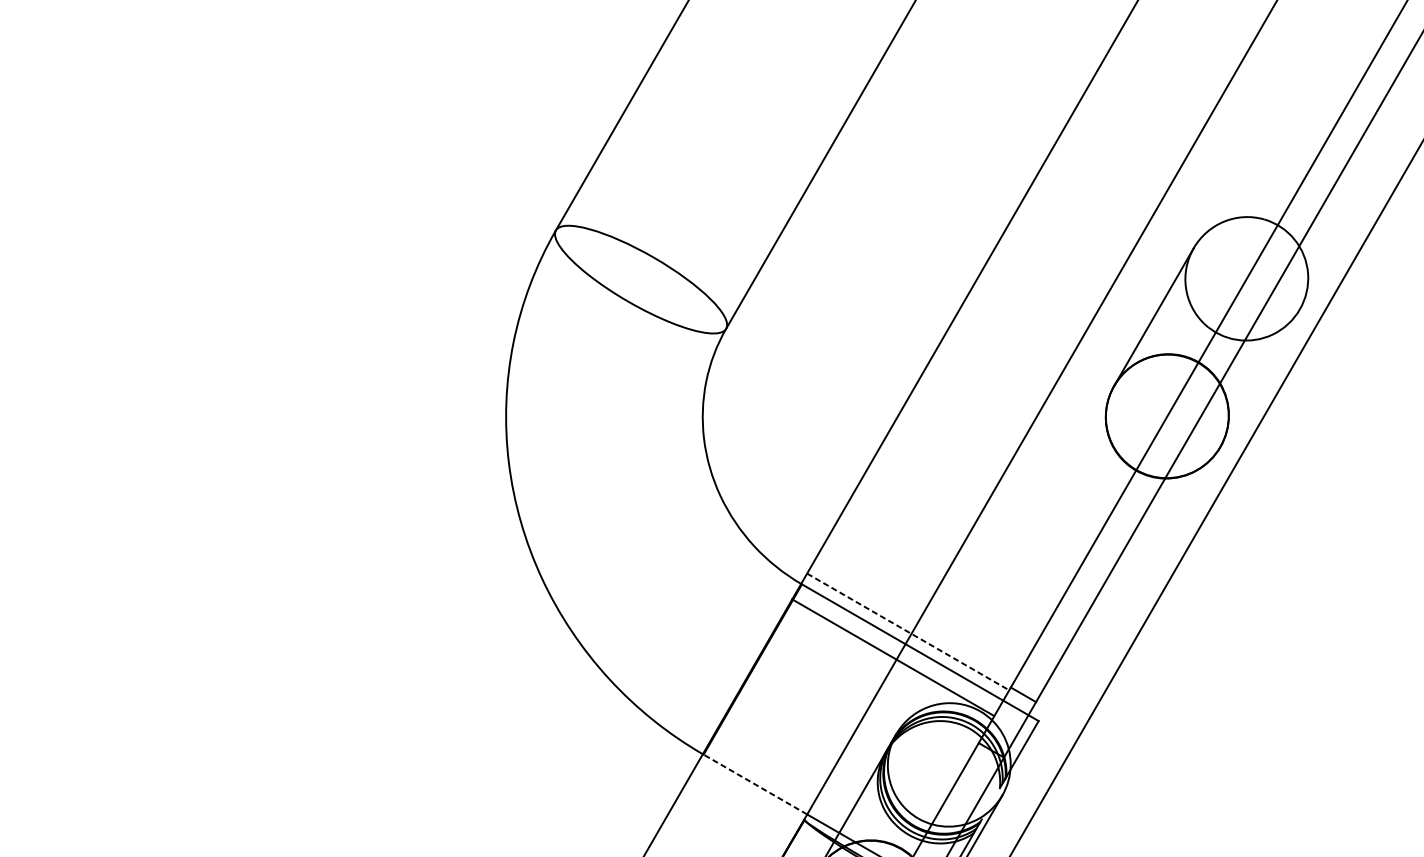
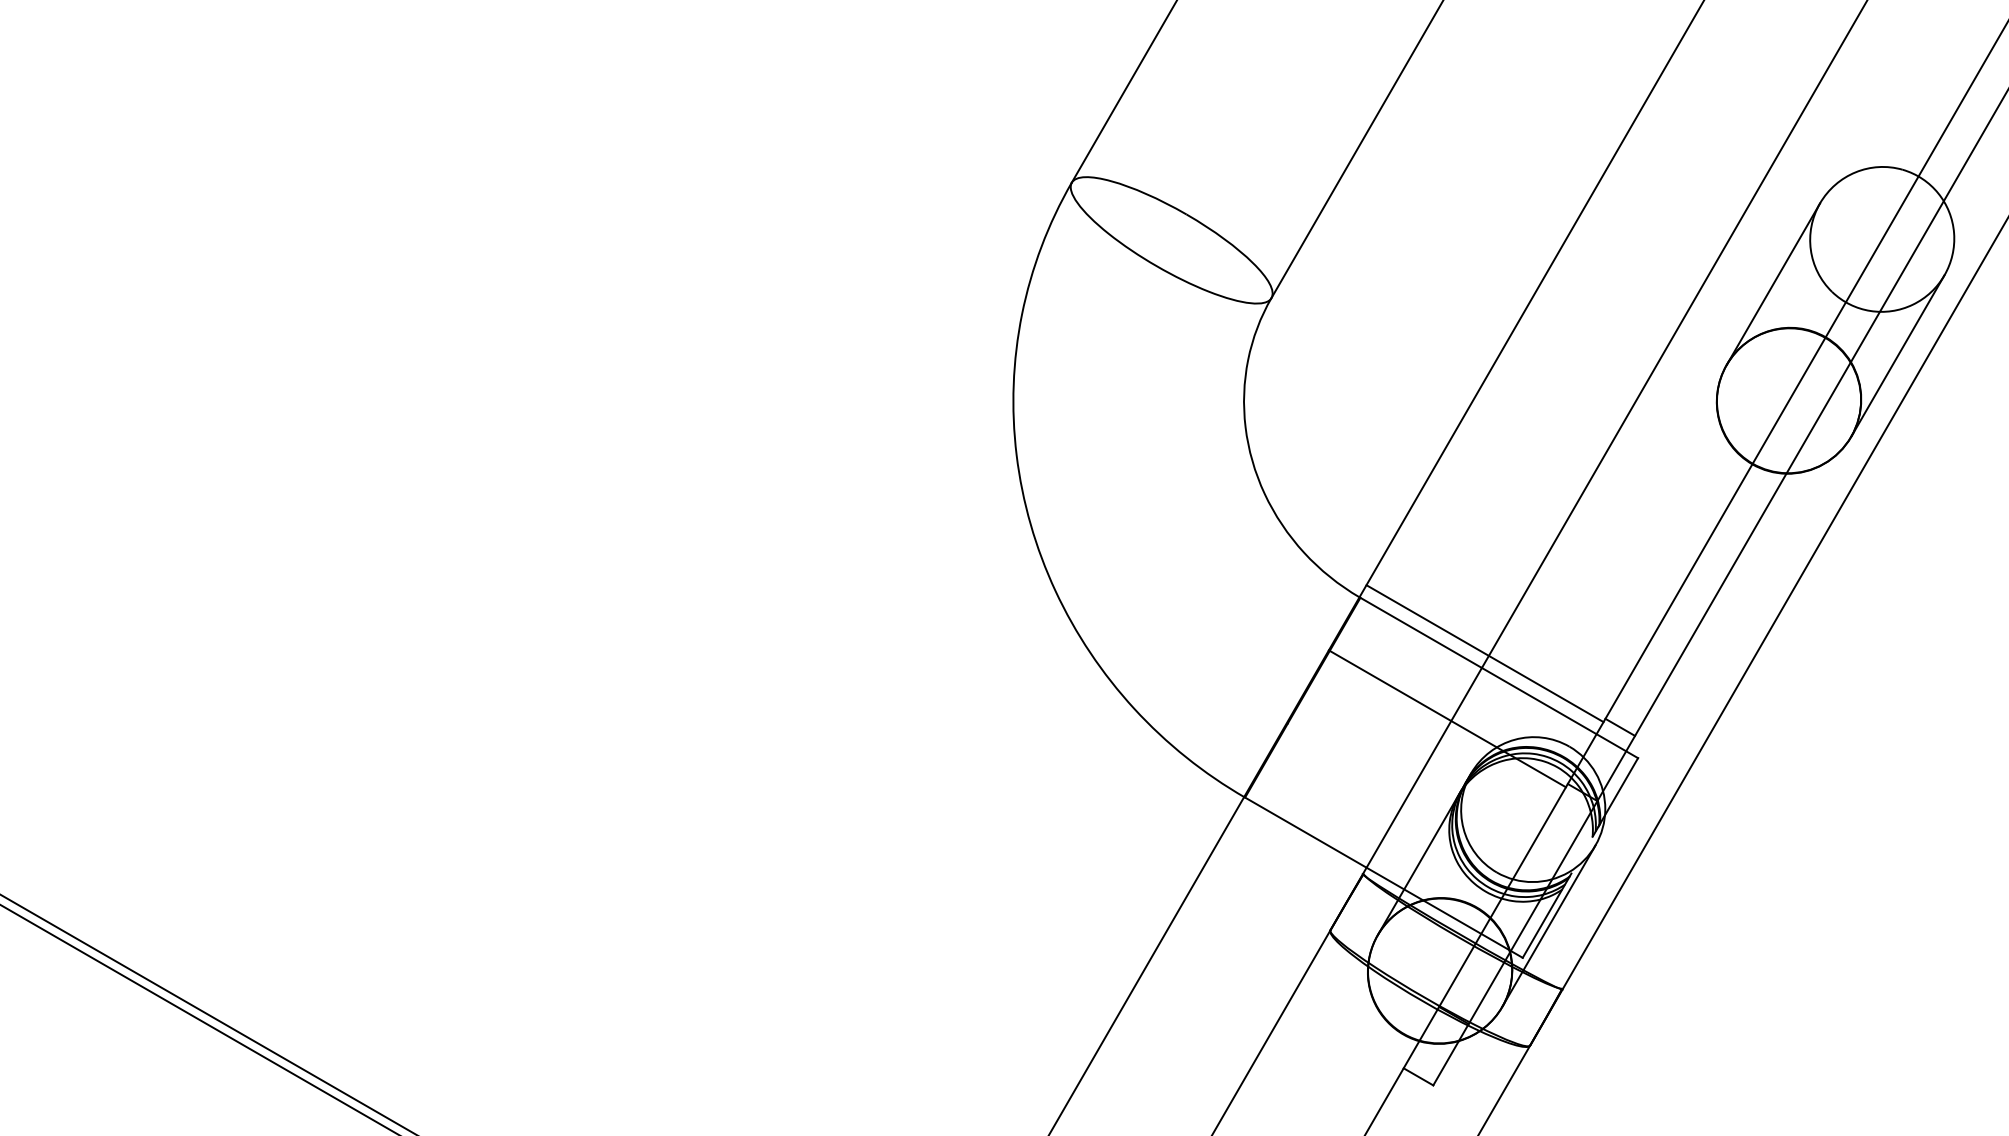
line: (1259, 377) -> (1897, 355), added
line: (908, 631) -> (1485, 653), dashed -> solid
line: (892, 657) -> (1446, 718), moved
line: (755, 784) -> (1305, 832), dashed -> solid

